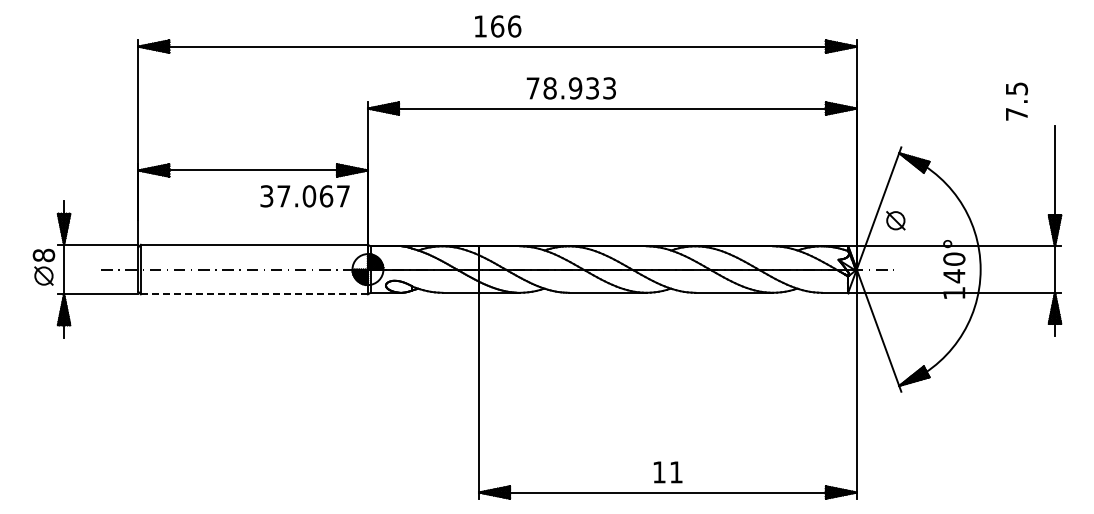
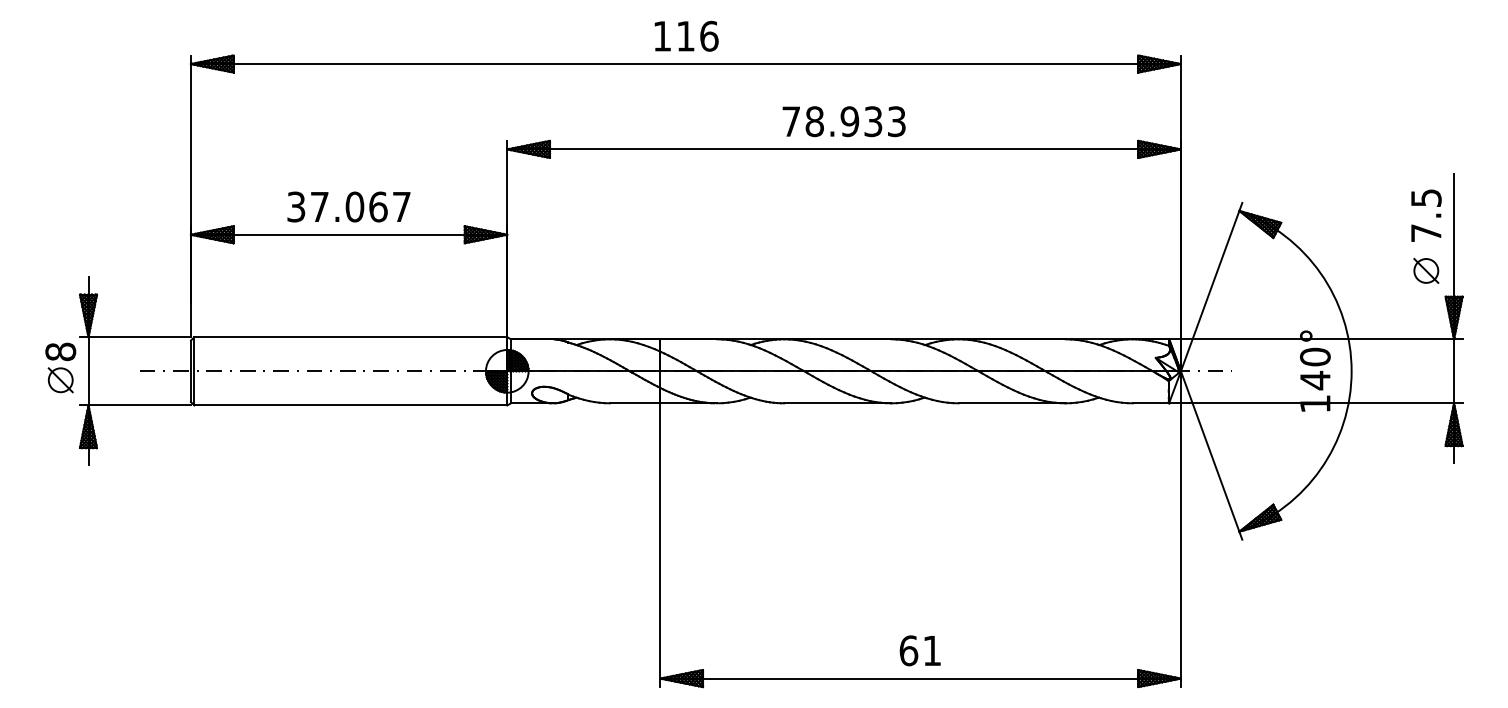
text: (497, 26) -> (685, 36), 166 -> 116
text: (570, 88) -> (842, 121), moved
text: (1016, 101) -> (1425, 215), moved
text: (304, 196) -> (348, 207), moved
part: (895, 220) -> (1425, 270), moved
line: (254, 294) -> (350, 405), dashed -> solid
text: (659, 472) -> (909, 650), 11 -> 61

